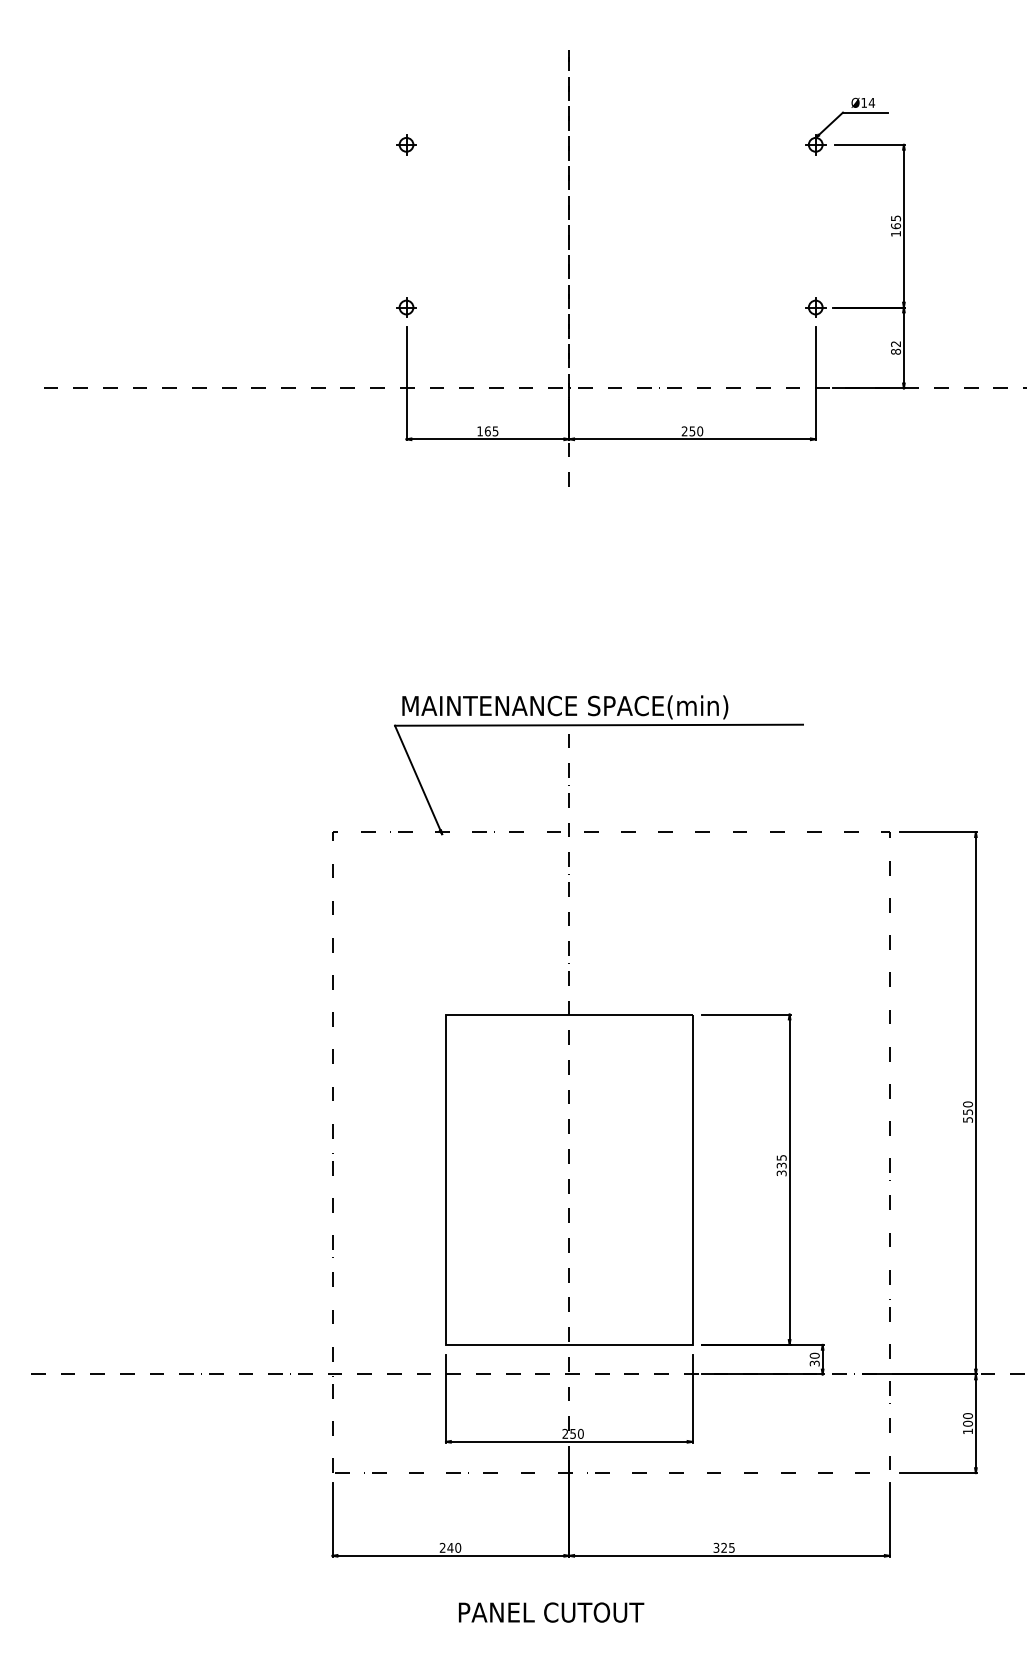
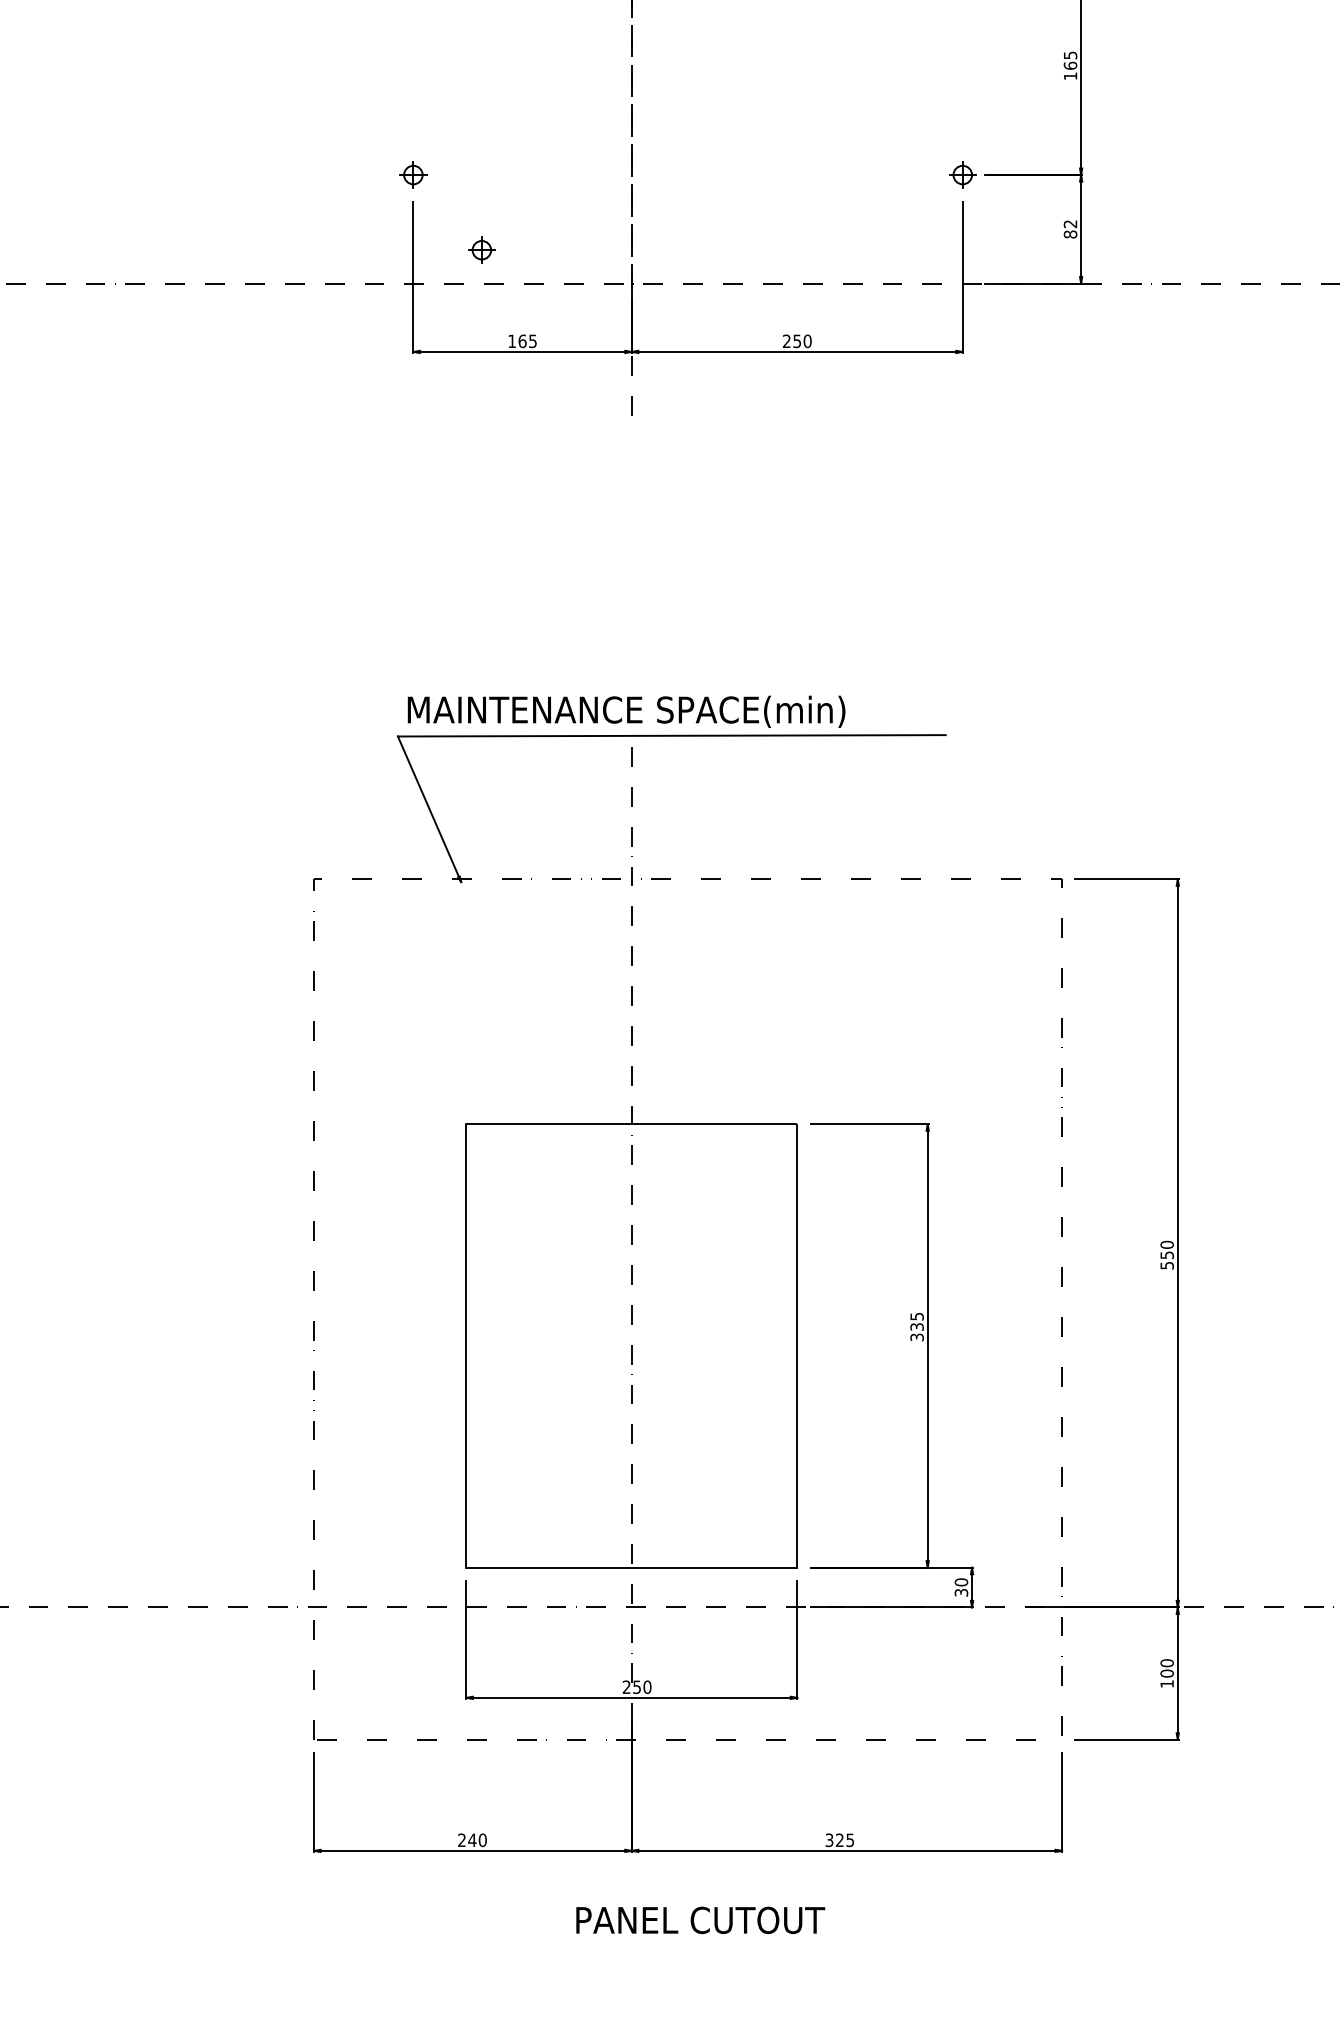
part: (457, 363) -> (481, 250), added
text: (551, 1612) -> (700, 1920), moved

